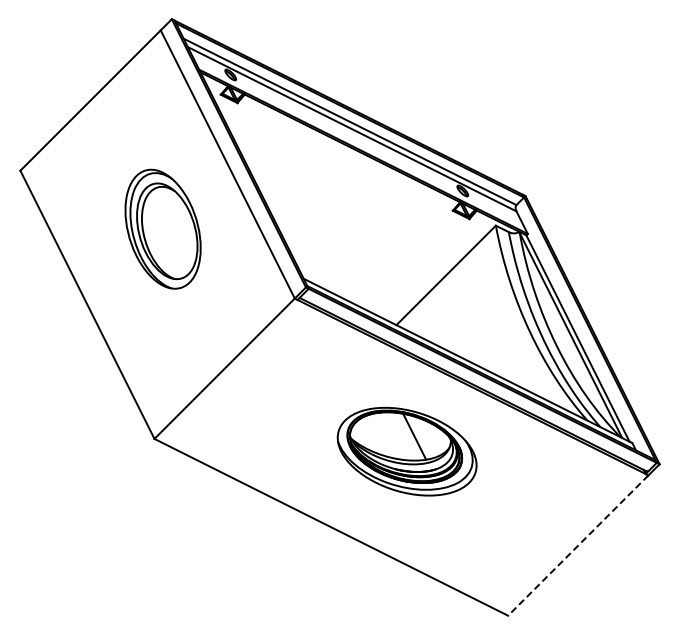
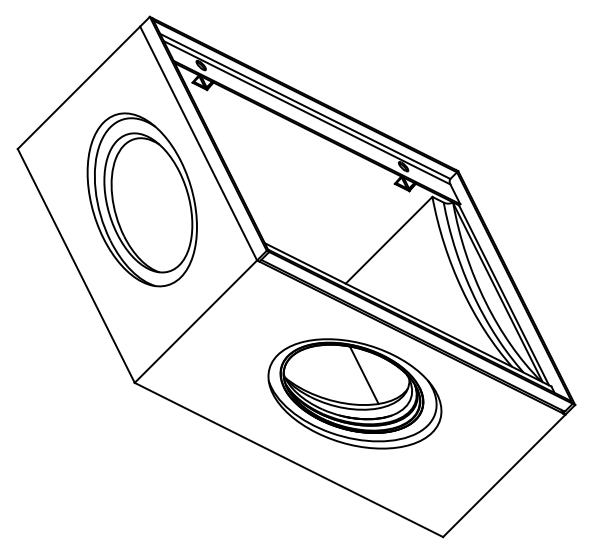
part: (162, 229) -> (141, 200), size x1.67
part: (407, 451) -> (355, 393), size x1.43
line: (577, 545) -> (503, 475), dashed -> solid

